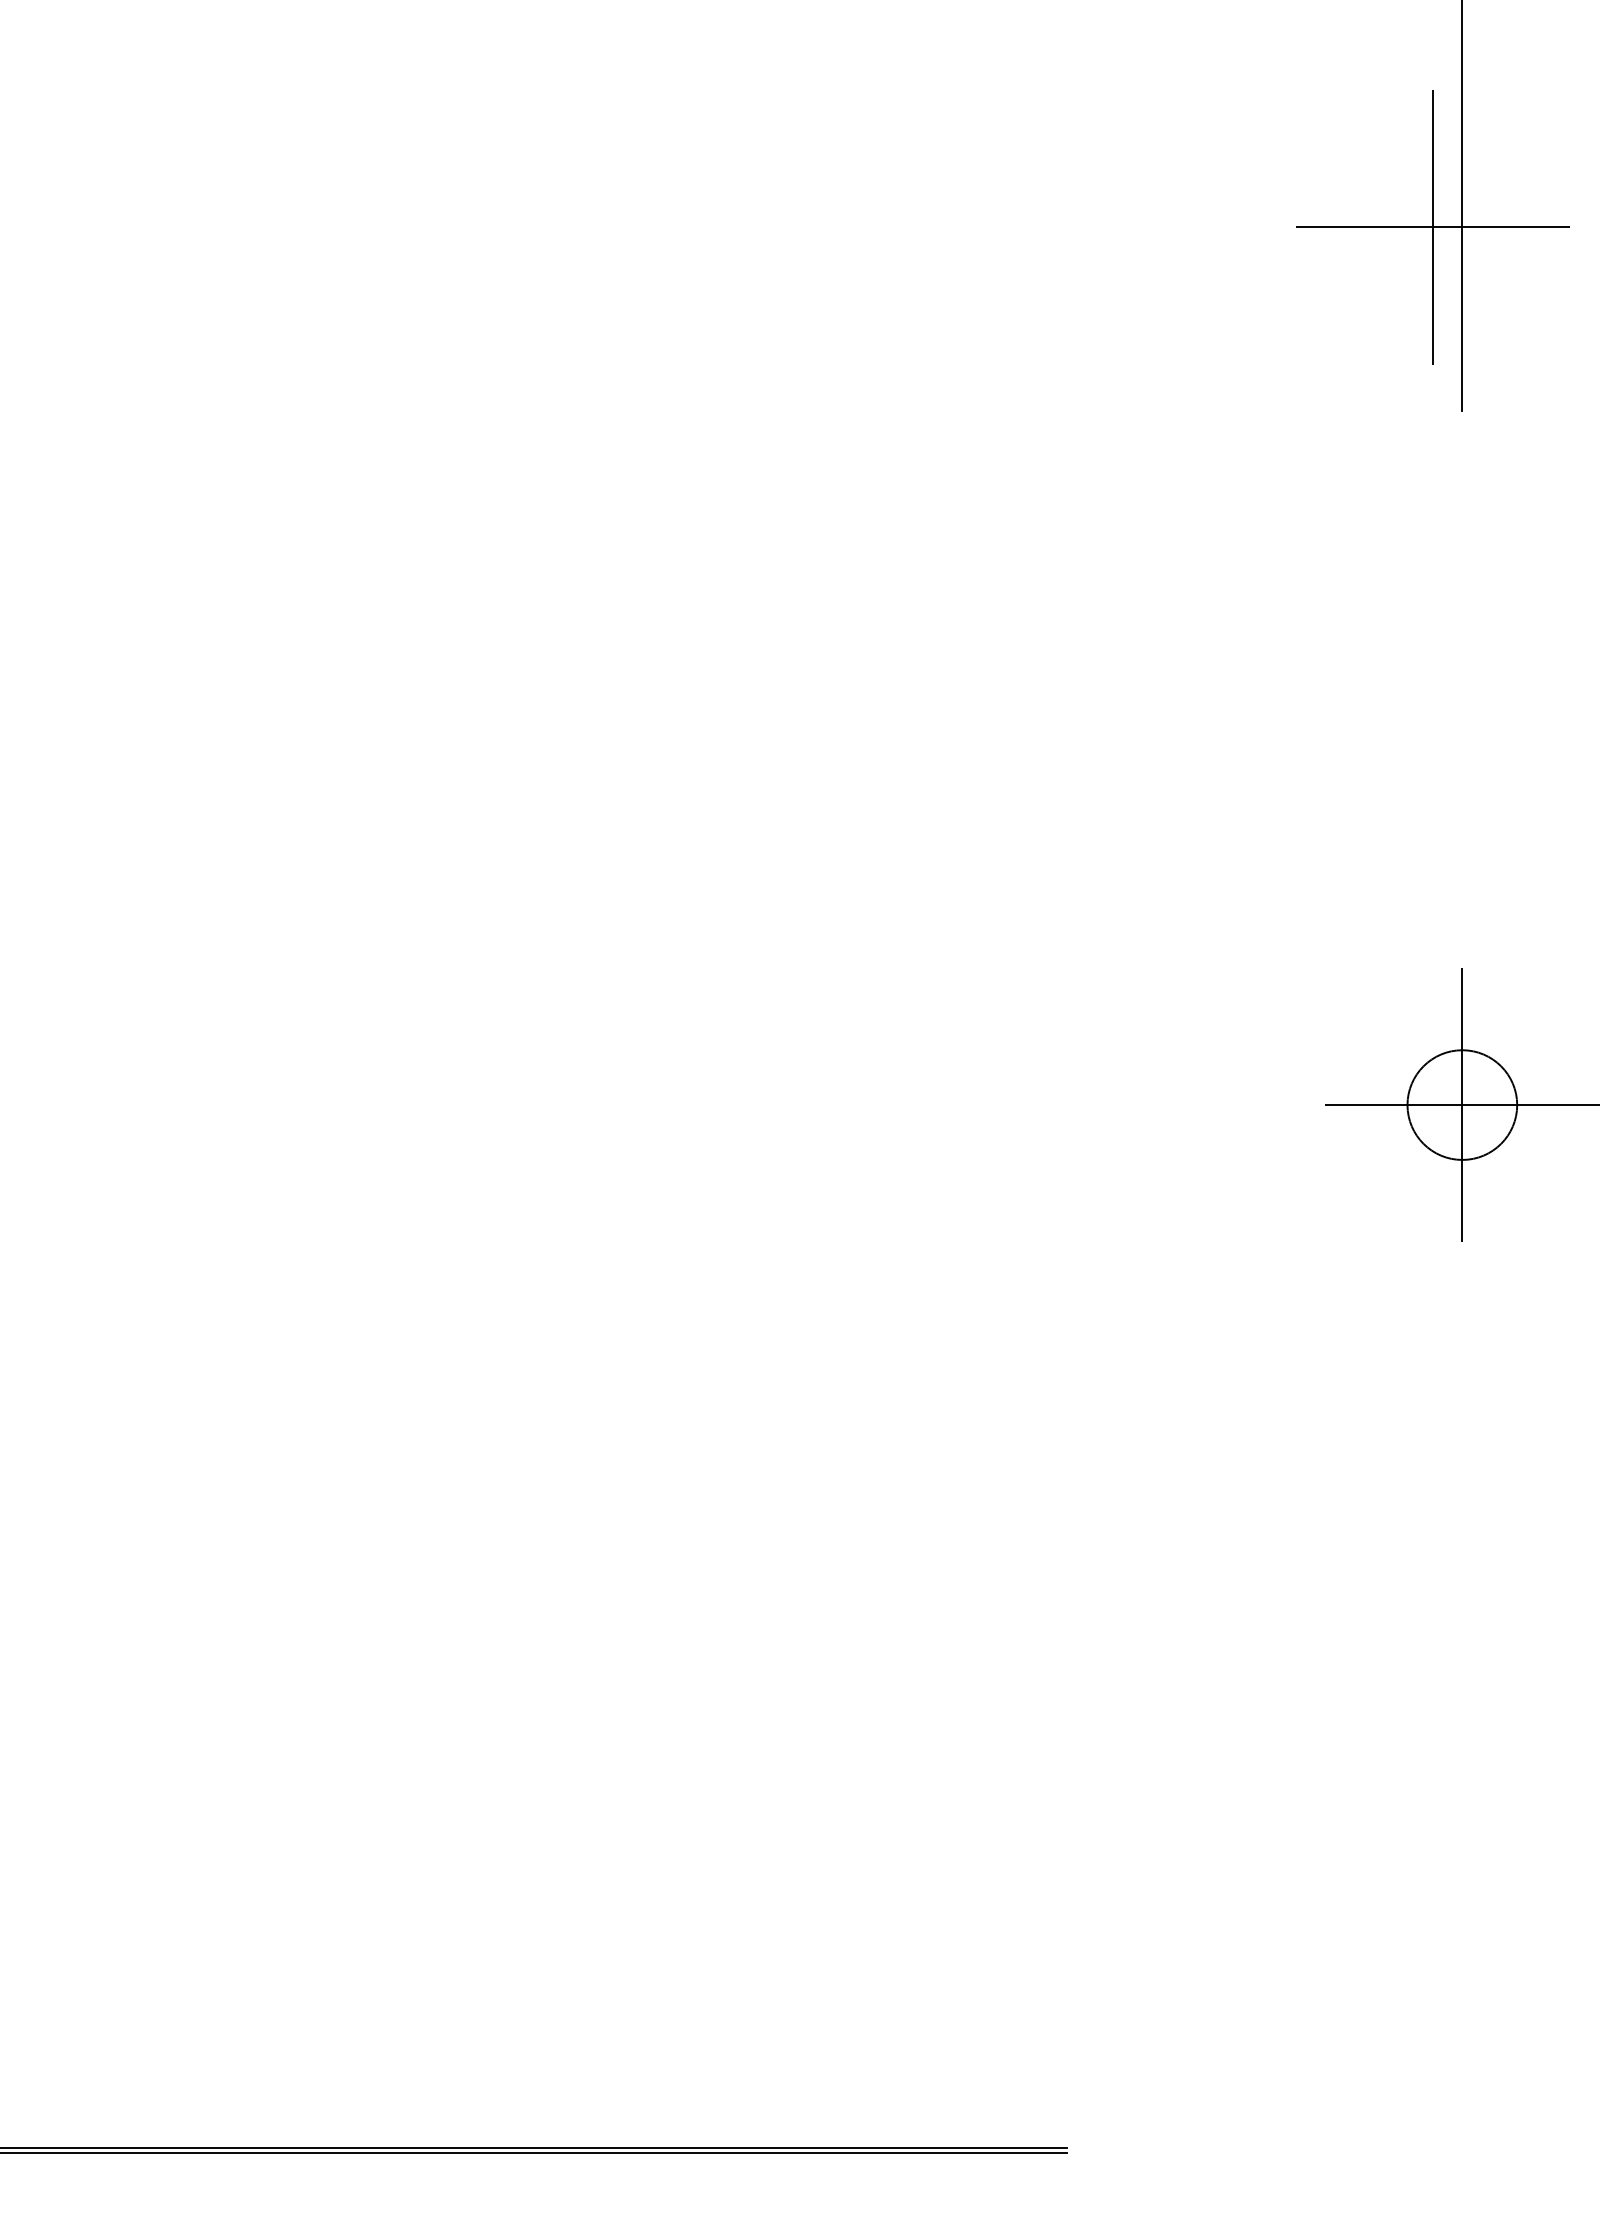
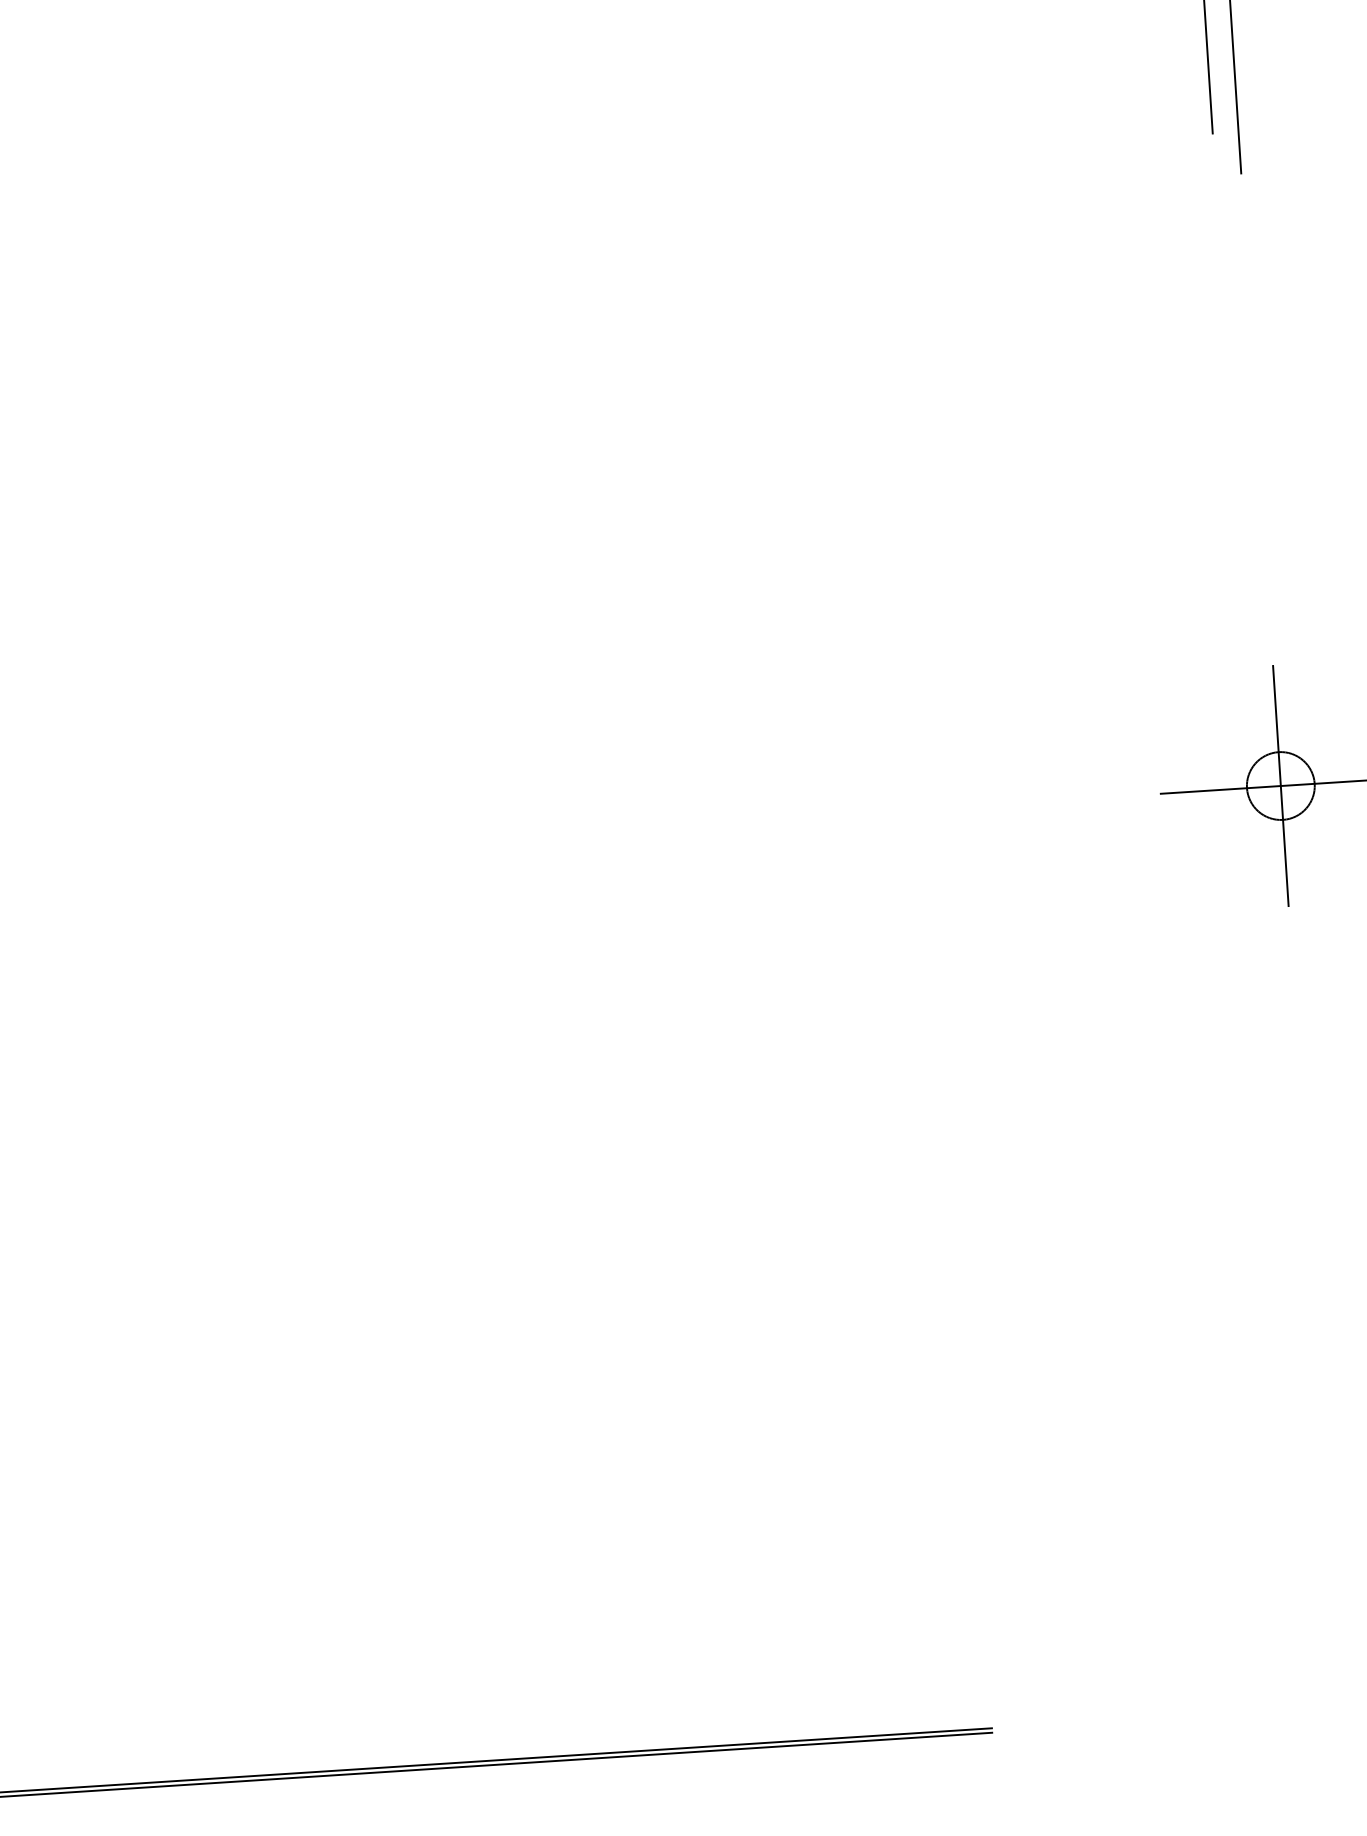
line: (1432, 227) -> (1204, 13), removed
circle: (1462, 1104) -> (1280, 785), size x0.7

